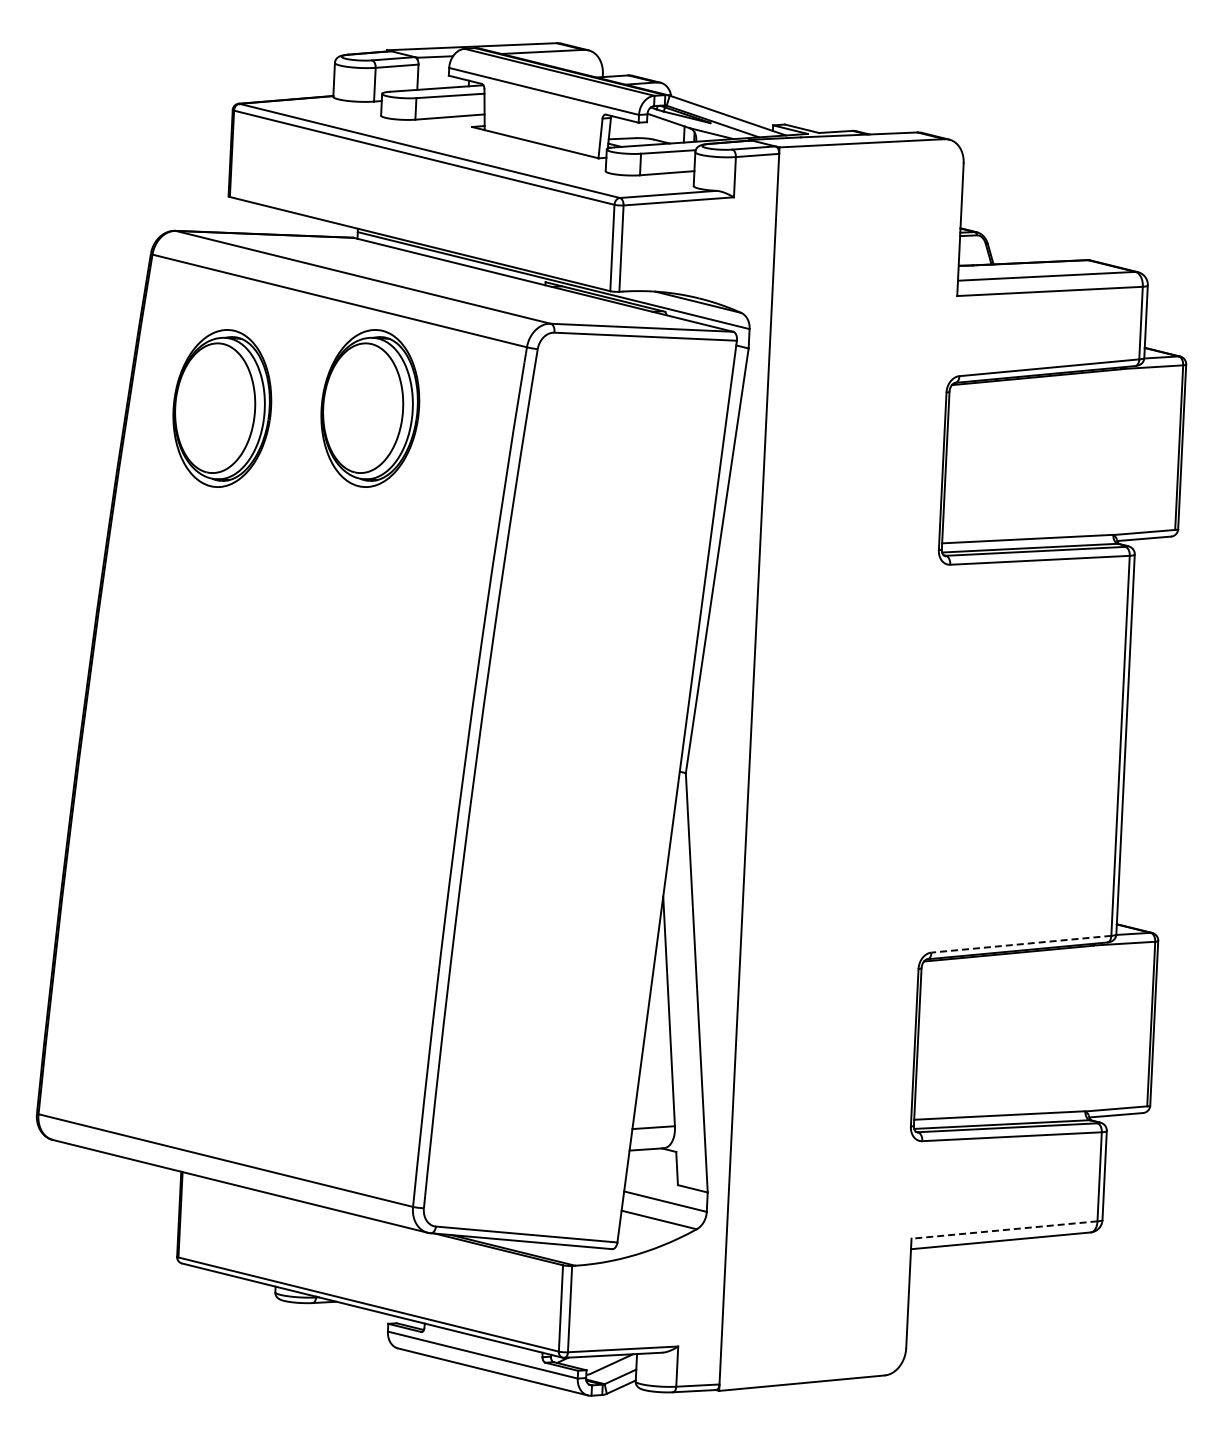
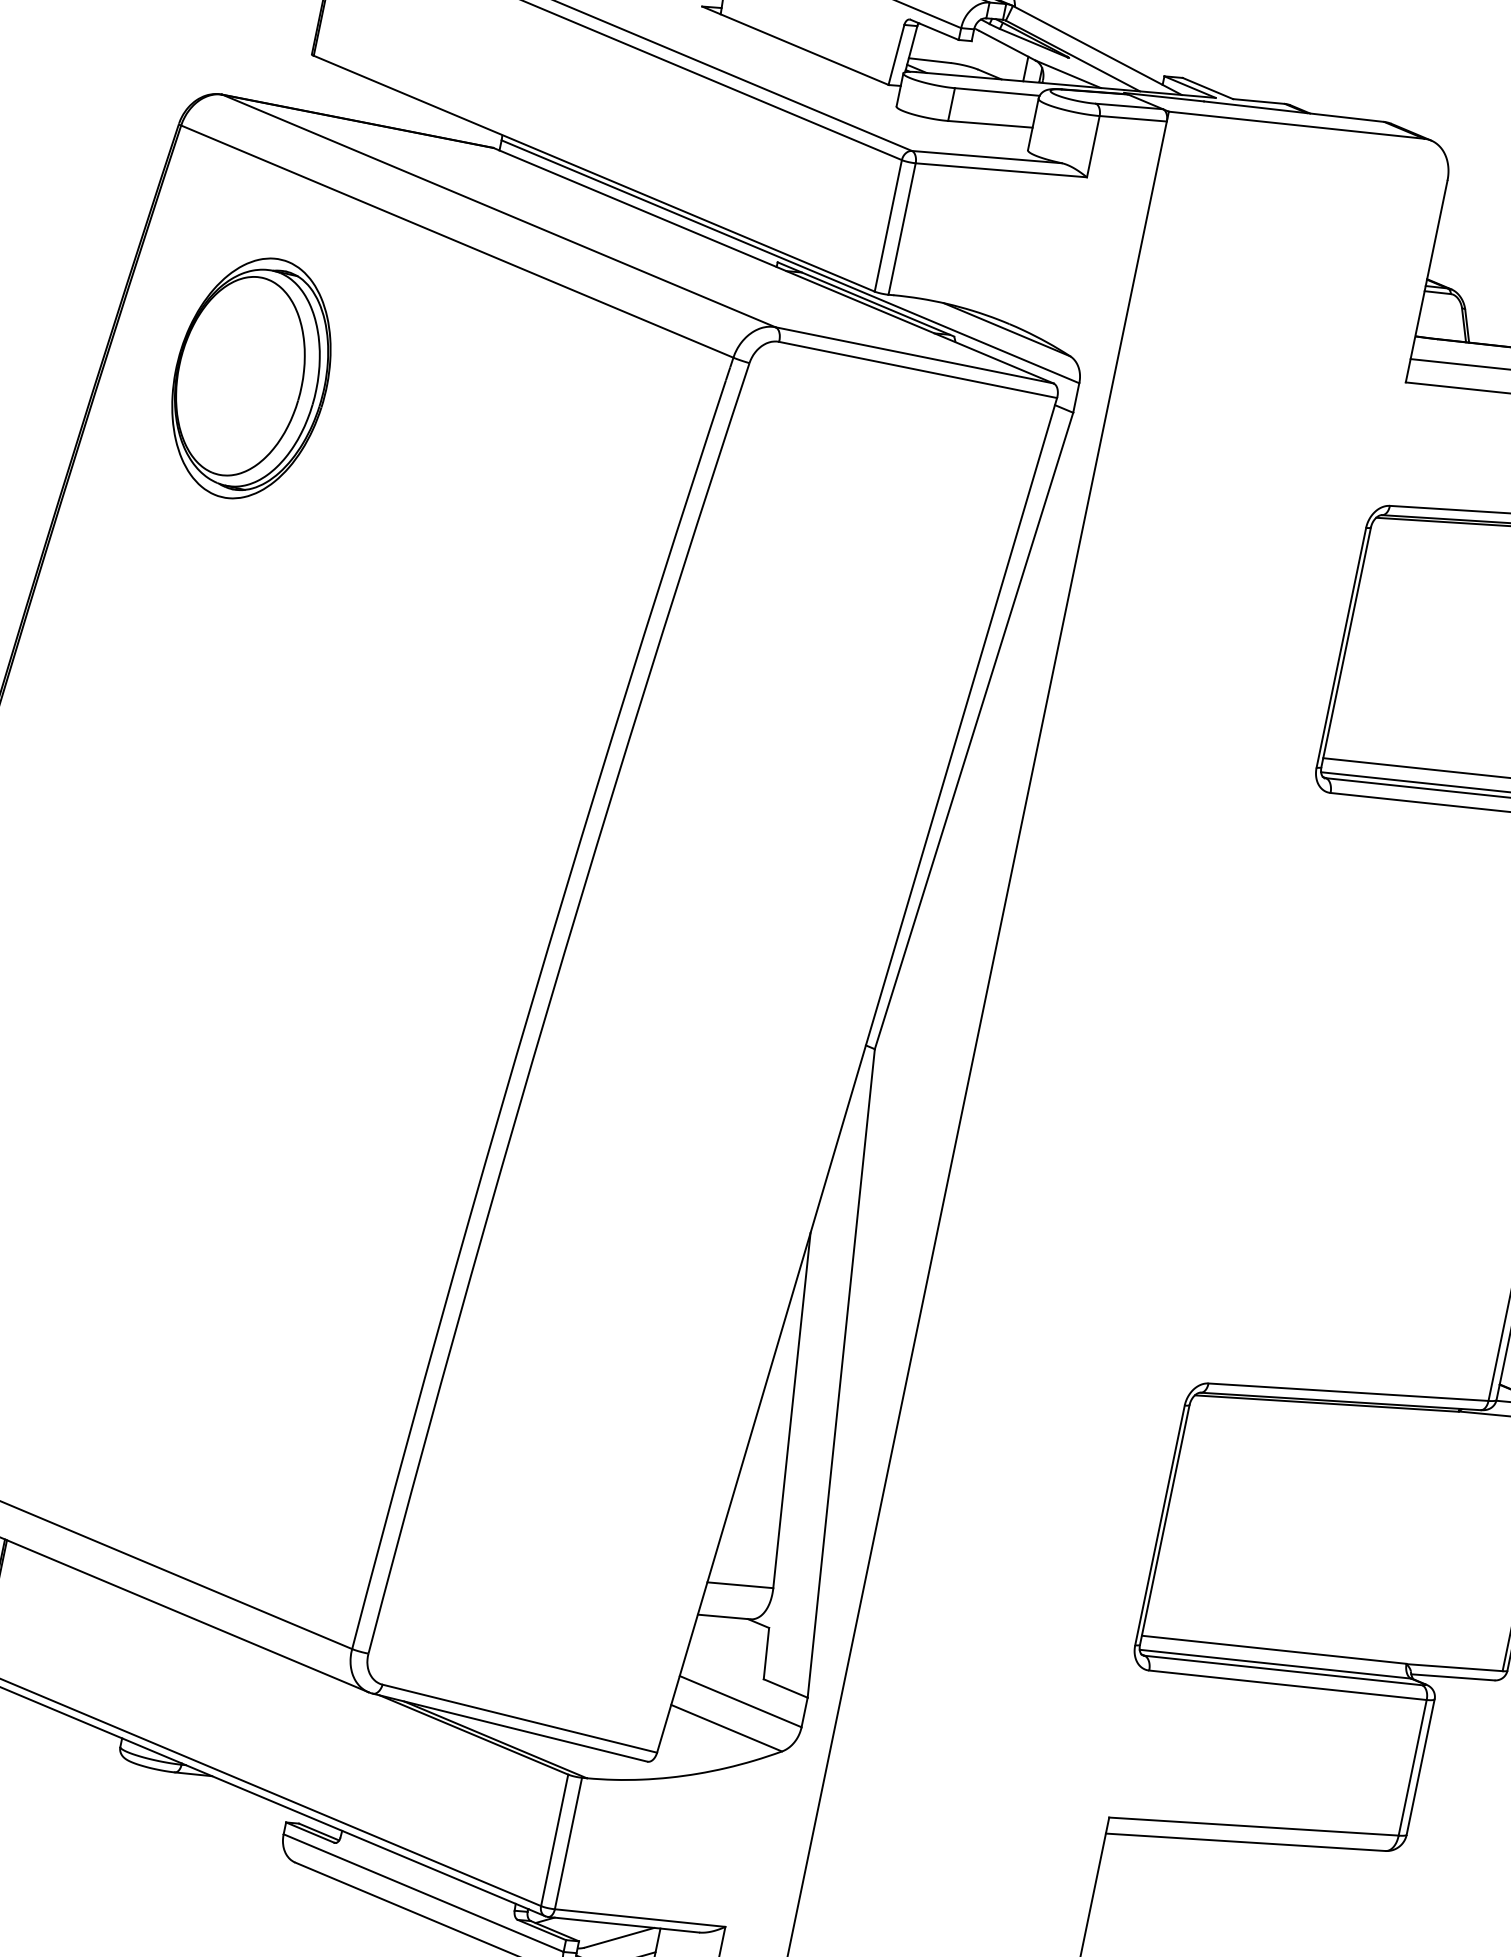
part: (370, 408) -> (478, 413), removed
line: (1020, 944) -> (1347, 1392), dashed -> solid
line: (1004, 1230) -> (1253, 1827), dashed -> solid

